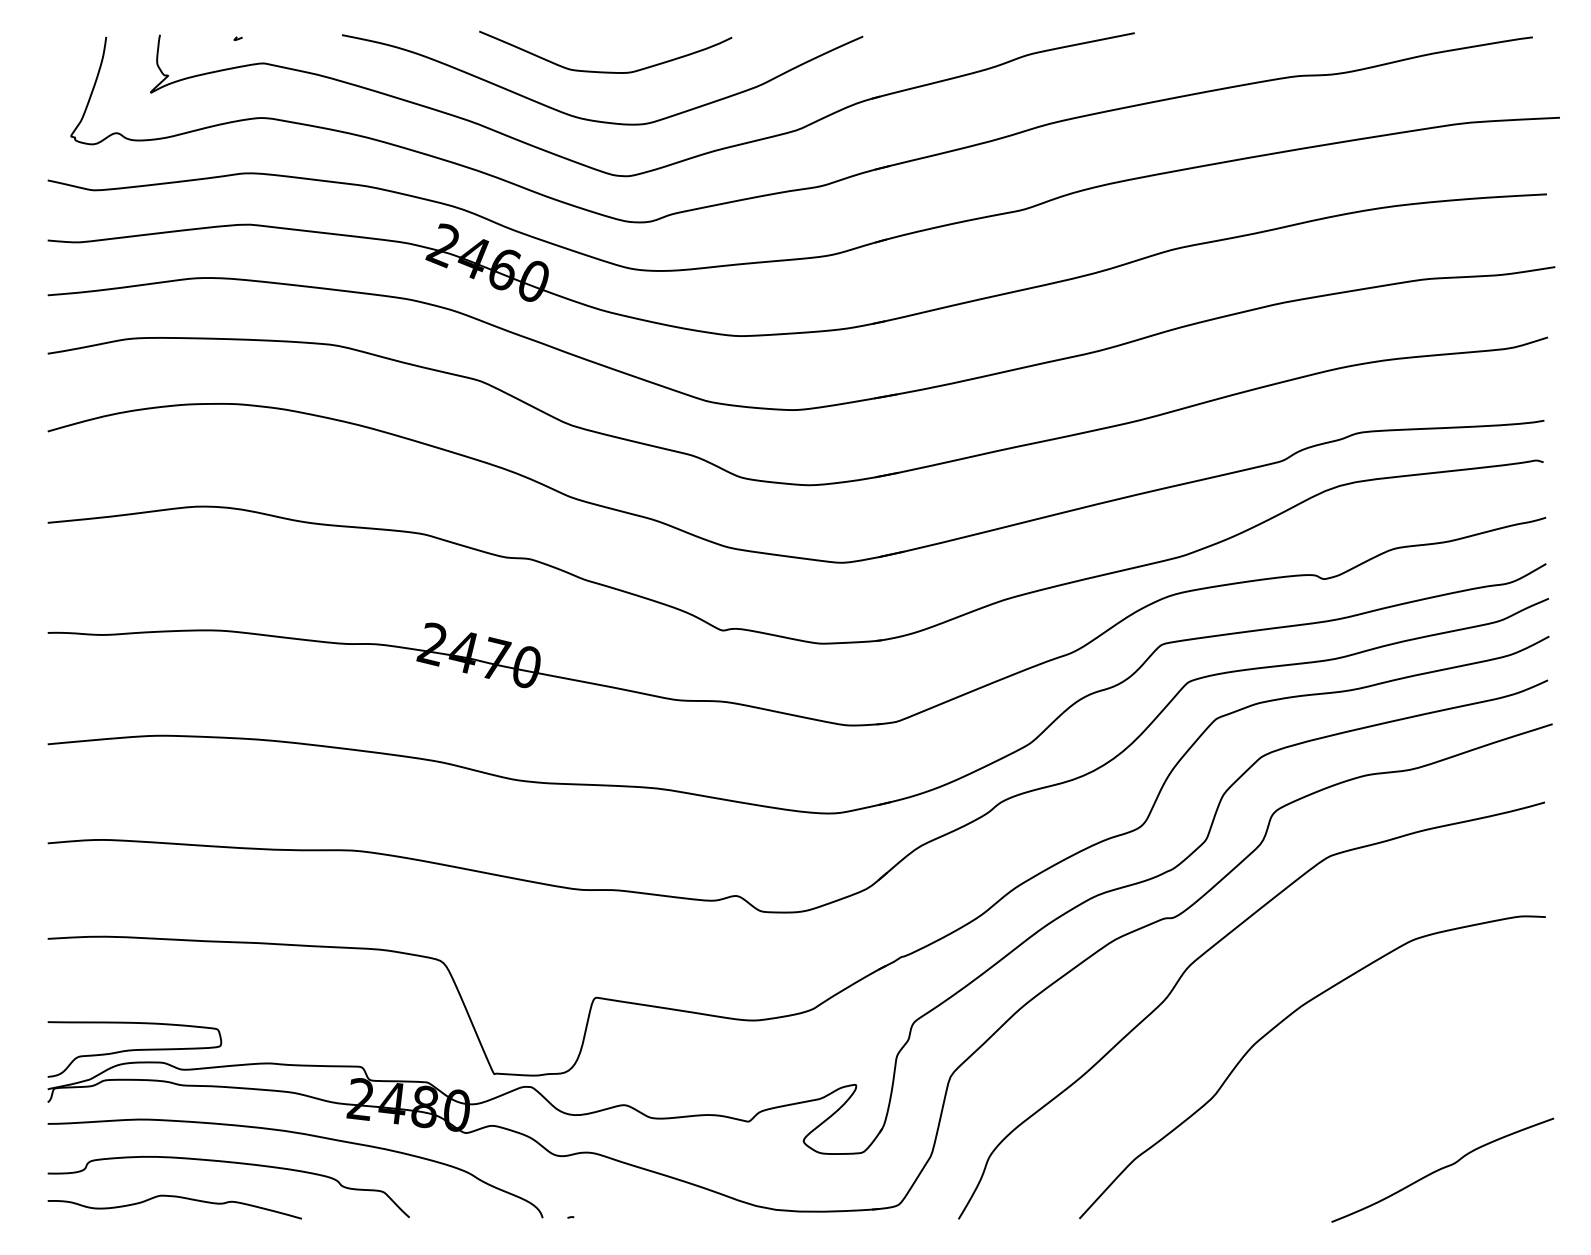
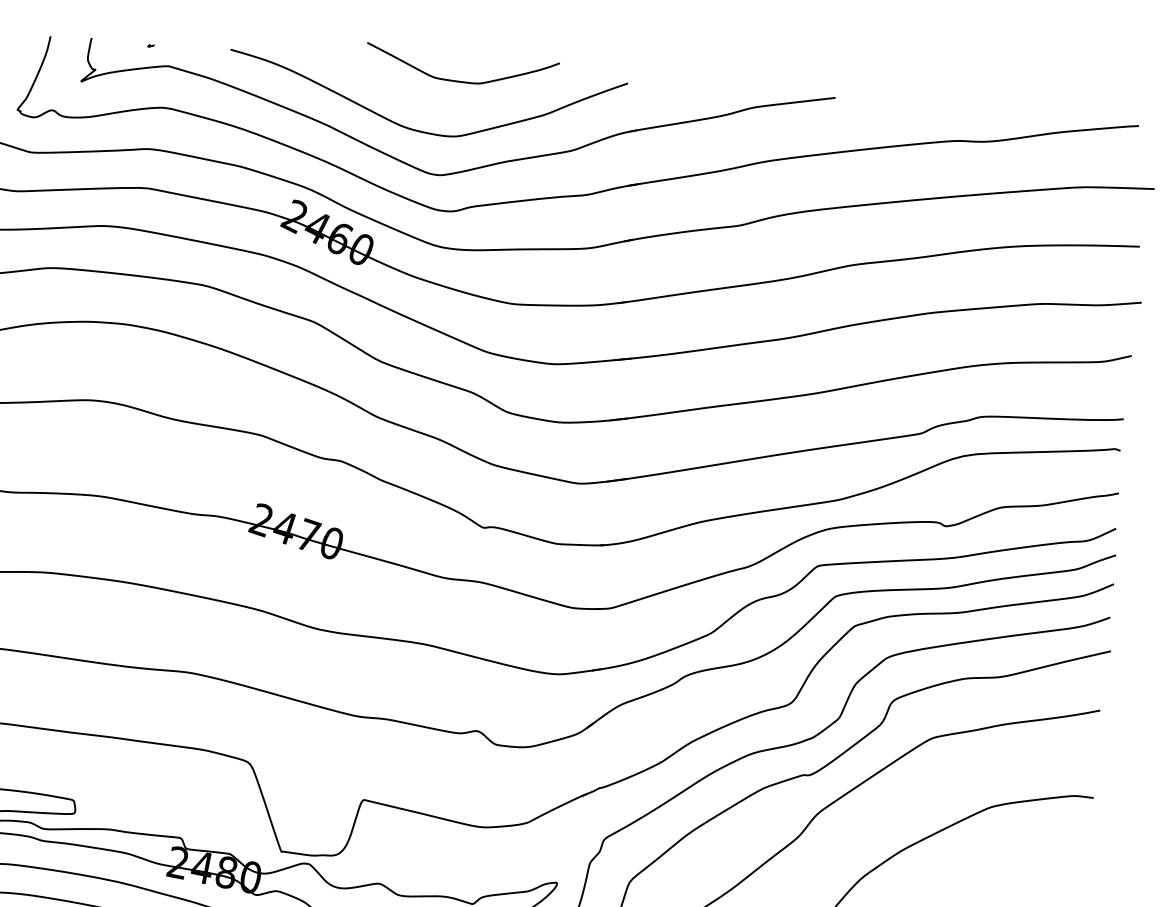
curve: (605, 71) -> (461, 81), moved

